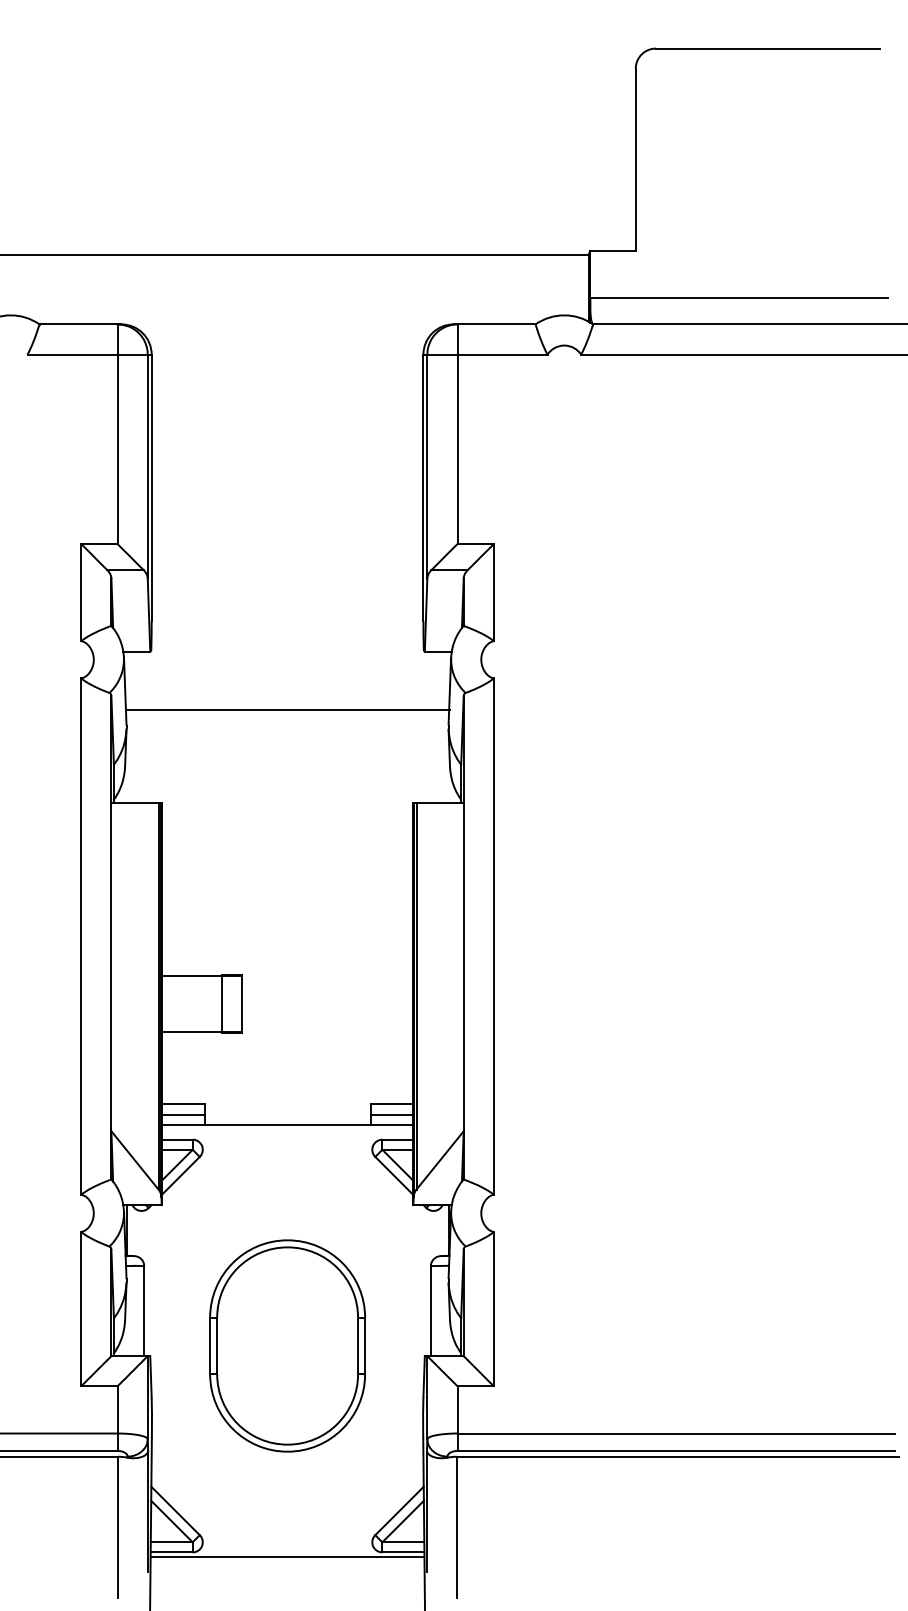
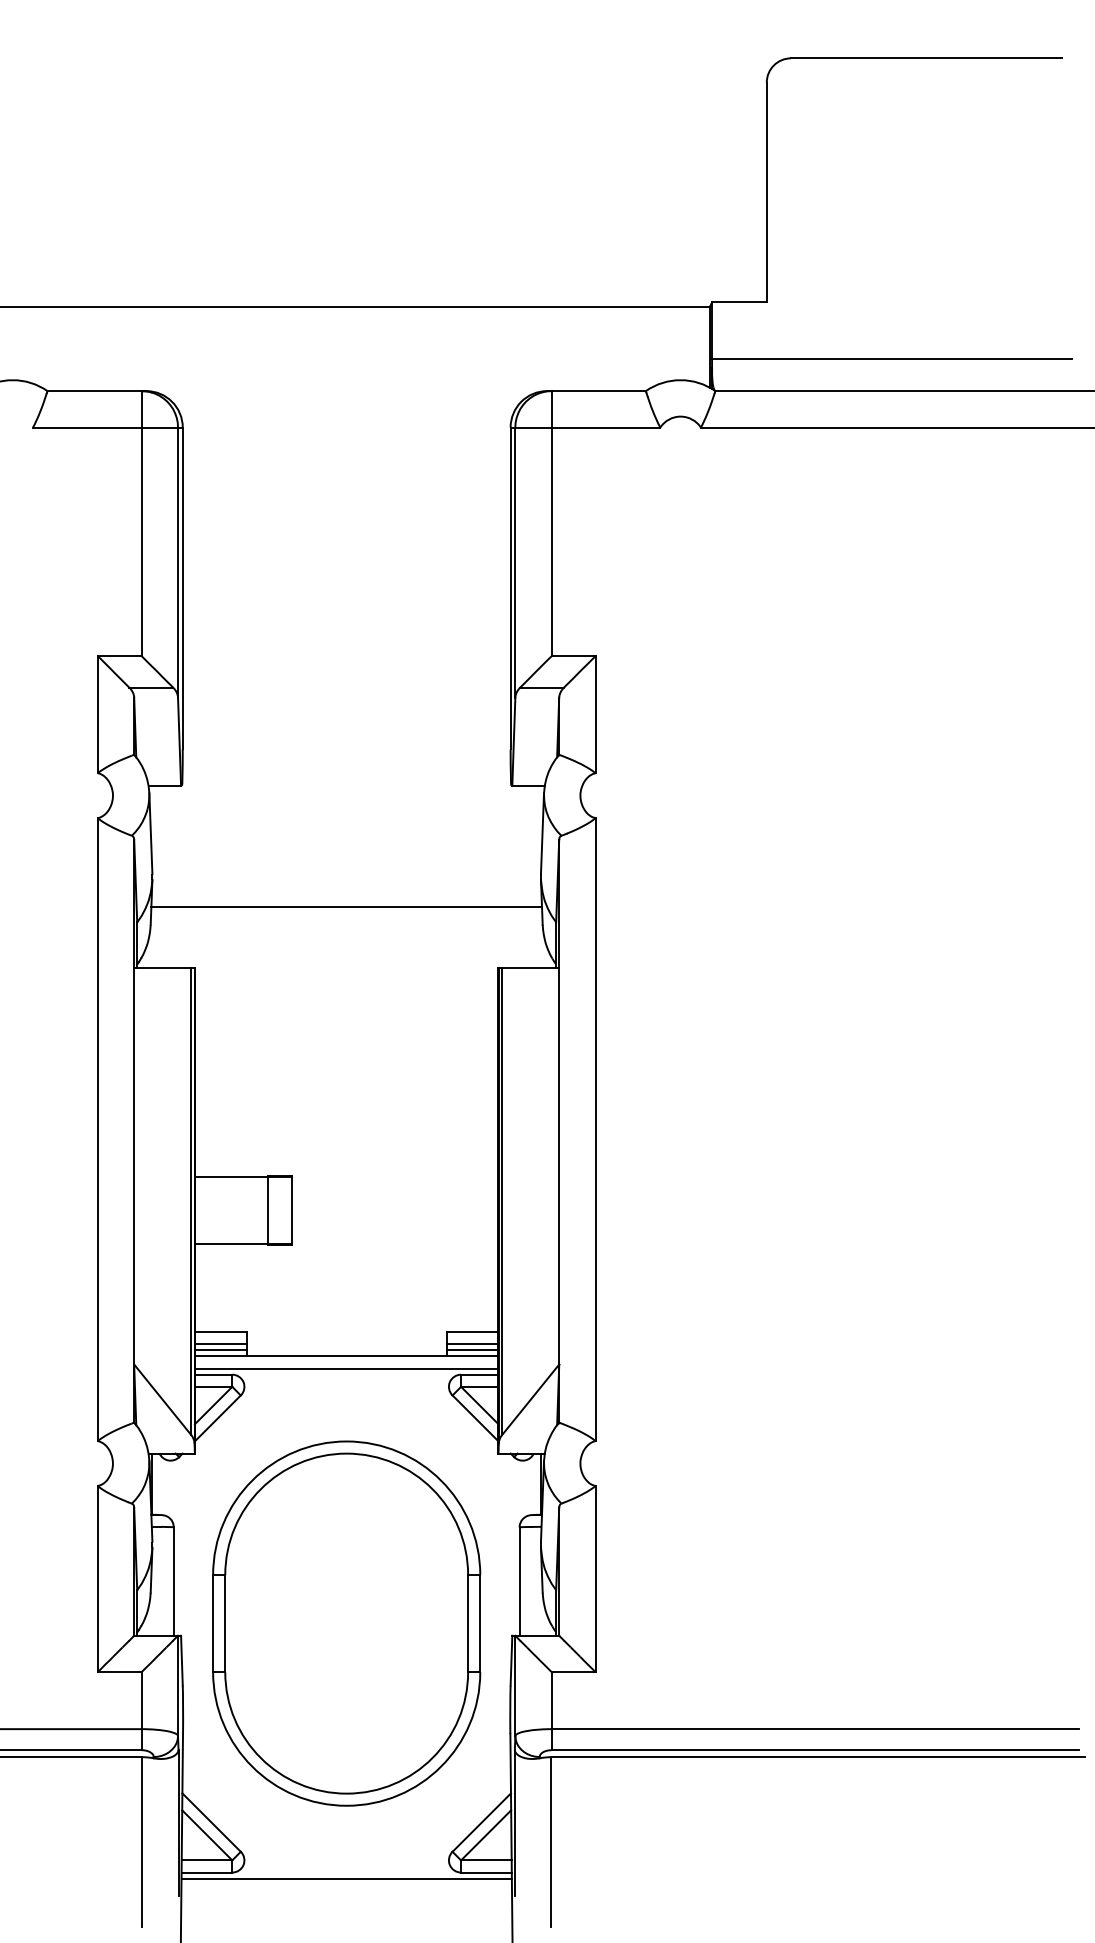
line: (287, 709) -> (346, 906), moved
line: (182, 1119) -> (220, 1350), added
line: (391, 1119) -> (472, 1350), added
line: (287, 1134) -> (346, 1368), added
part: (287, 1345) -> (346, 1623), size x1.43

